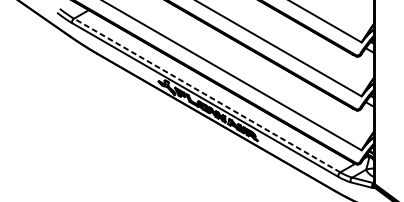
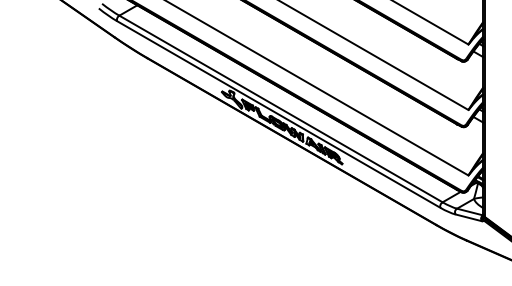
line: (207, 95) -> (281, 109), dashed -> solid

